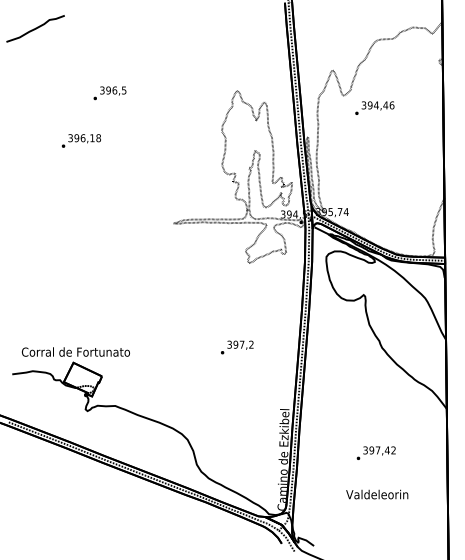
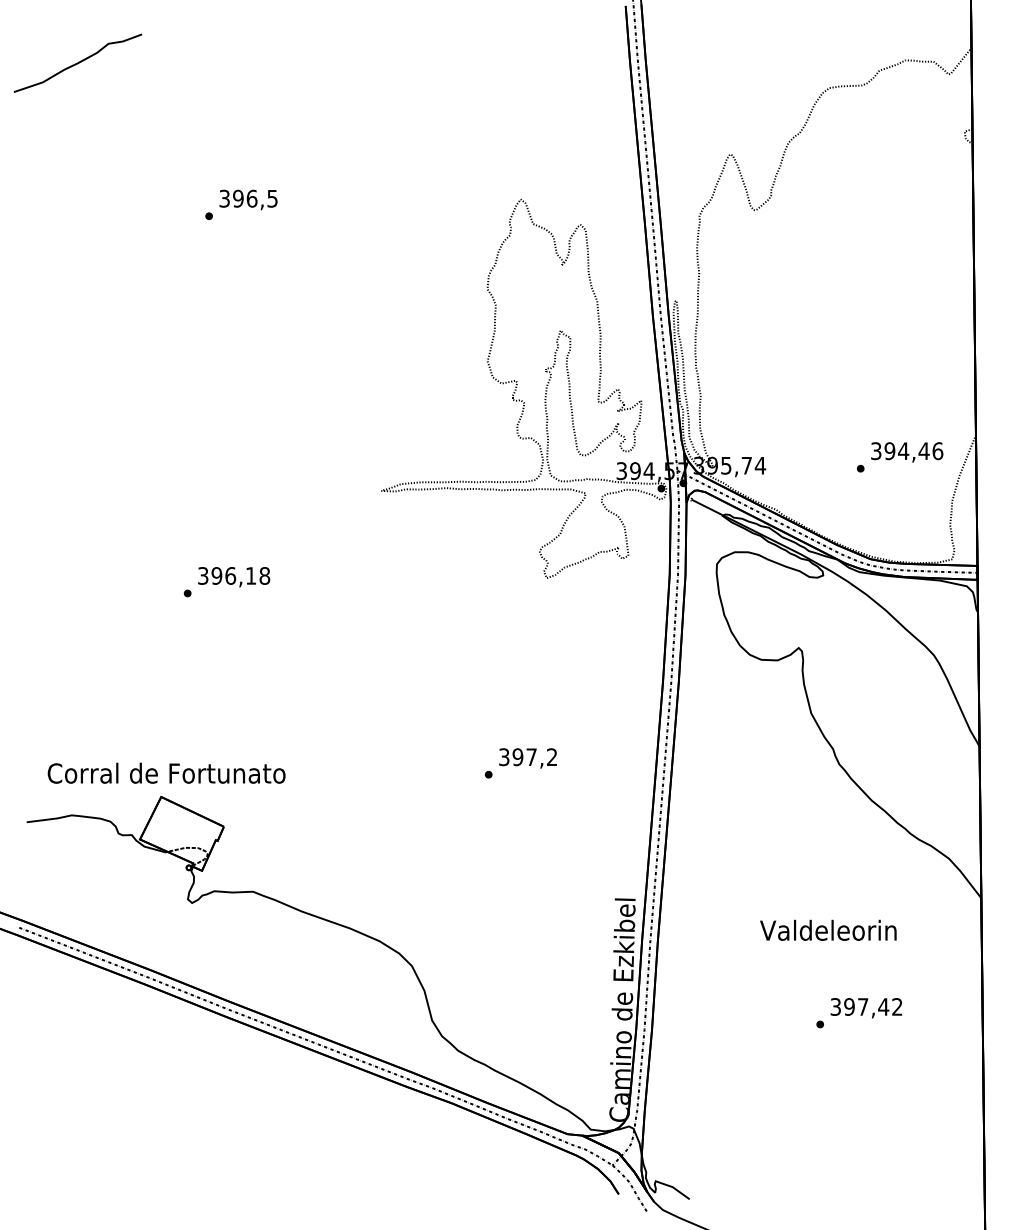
text: (374, 107) -> (899, 455), moved
text: (80, 140) -> (224, 580), moved
text: (375, 452) -> (857, 1011), moved
text: (377, 494) -> (829, 930), moved

